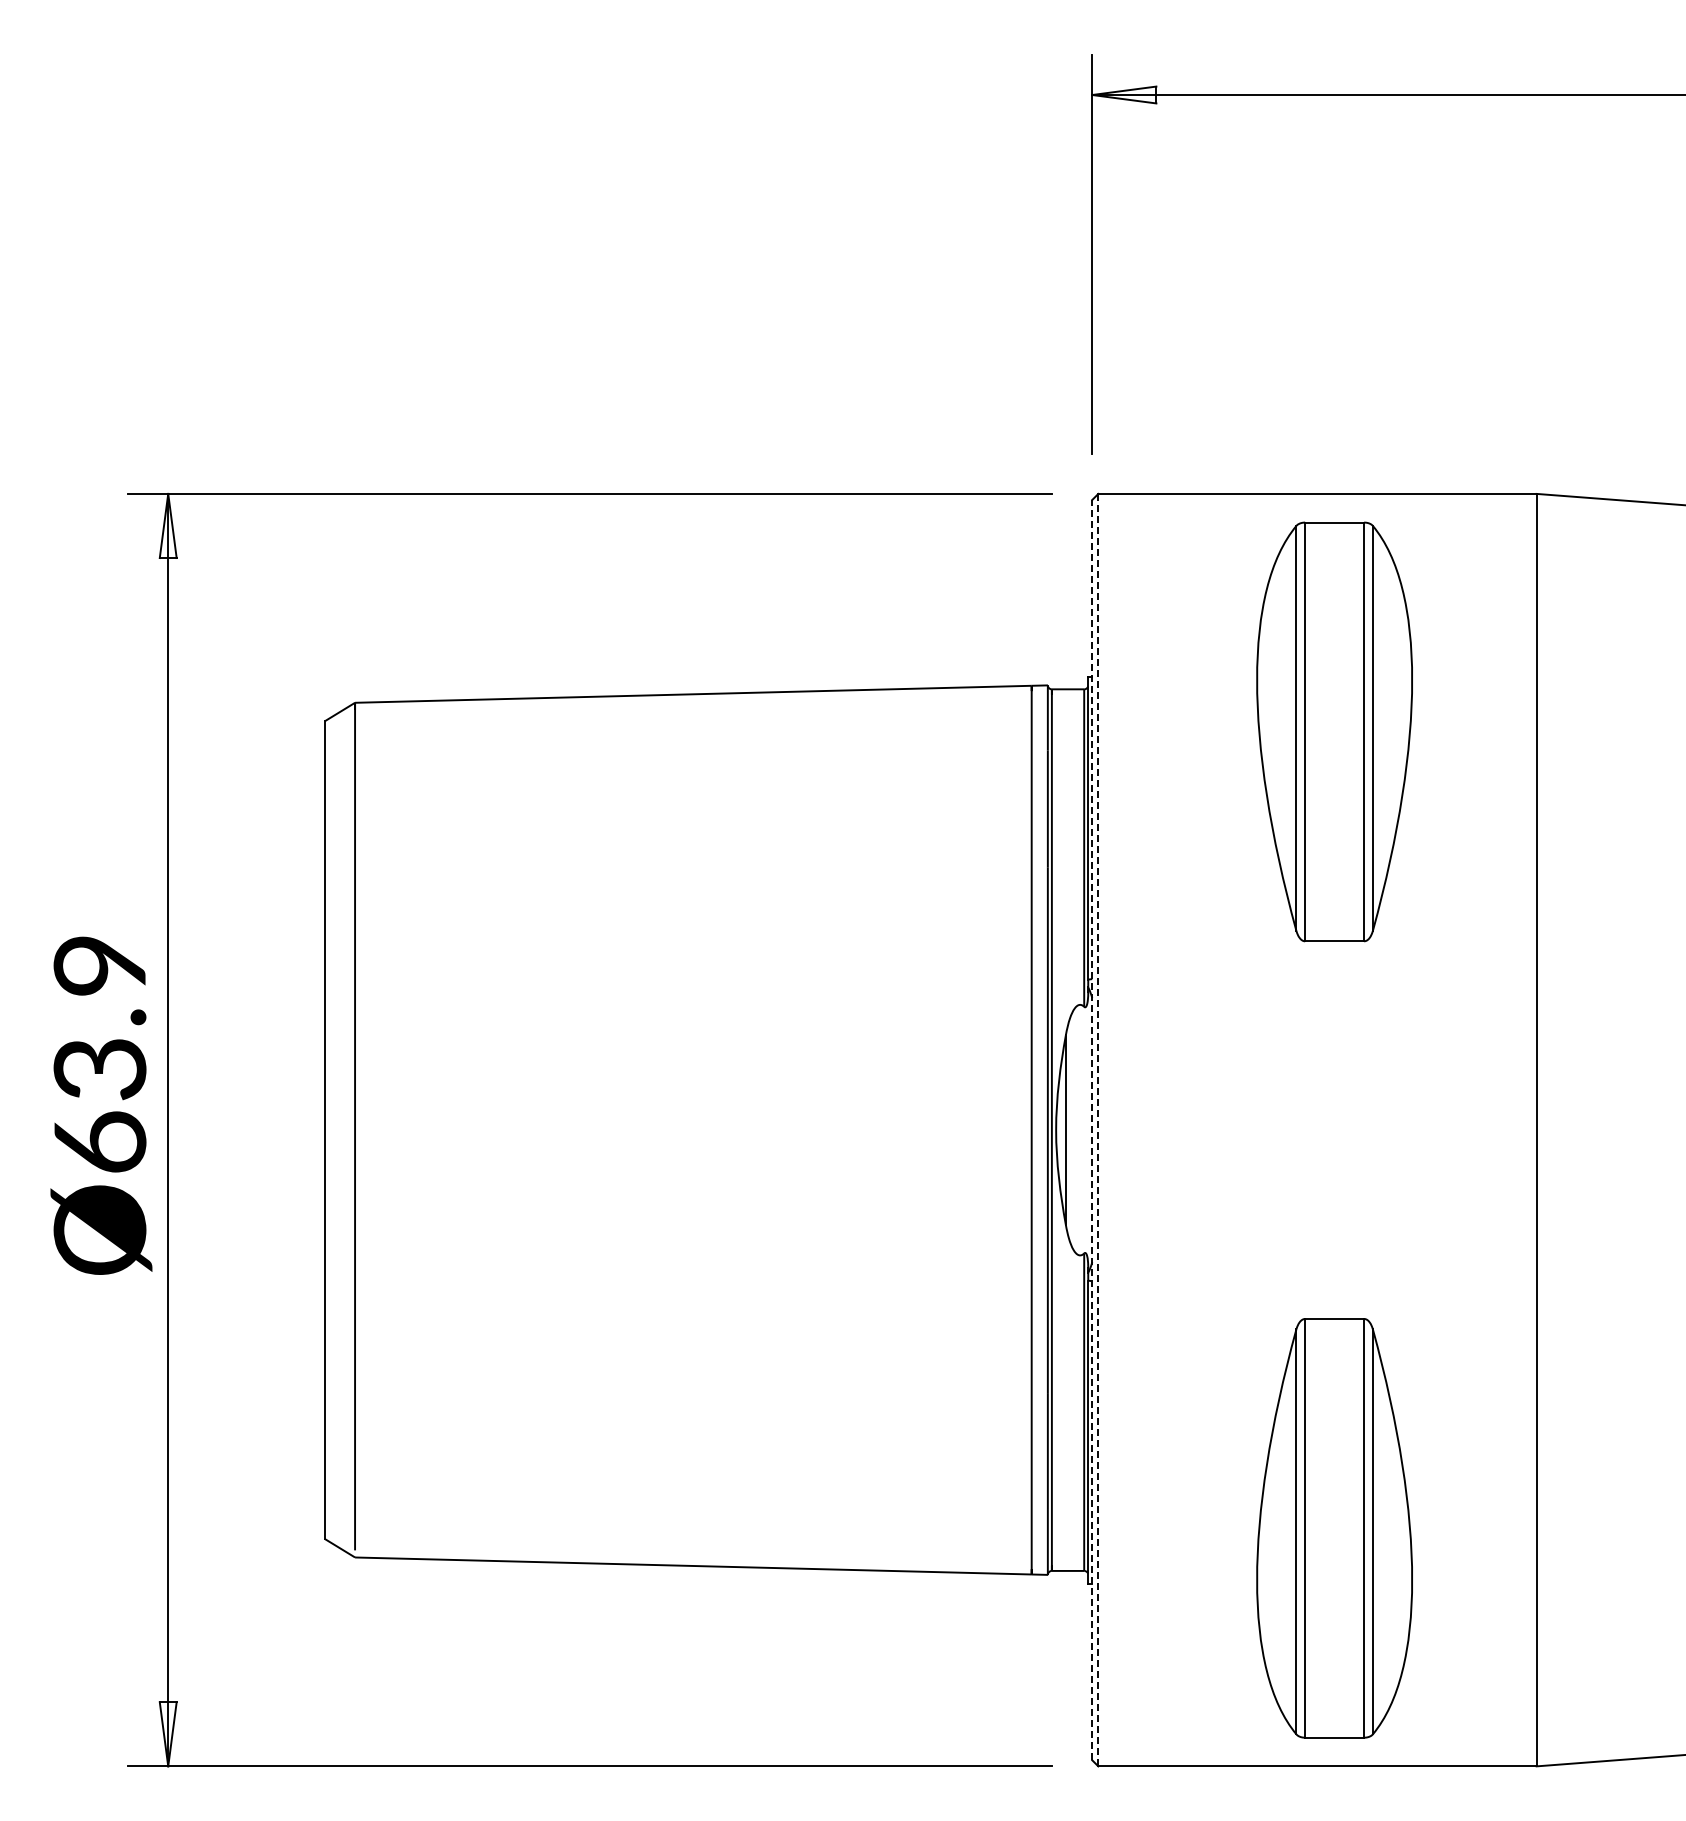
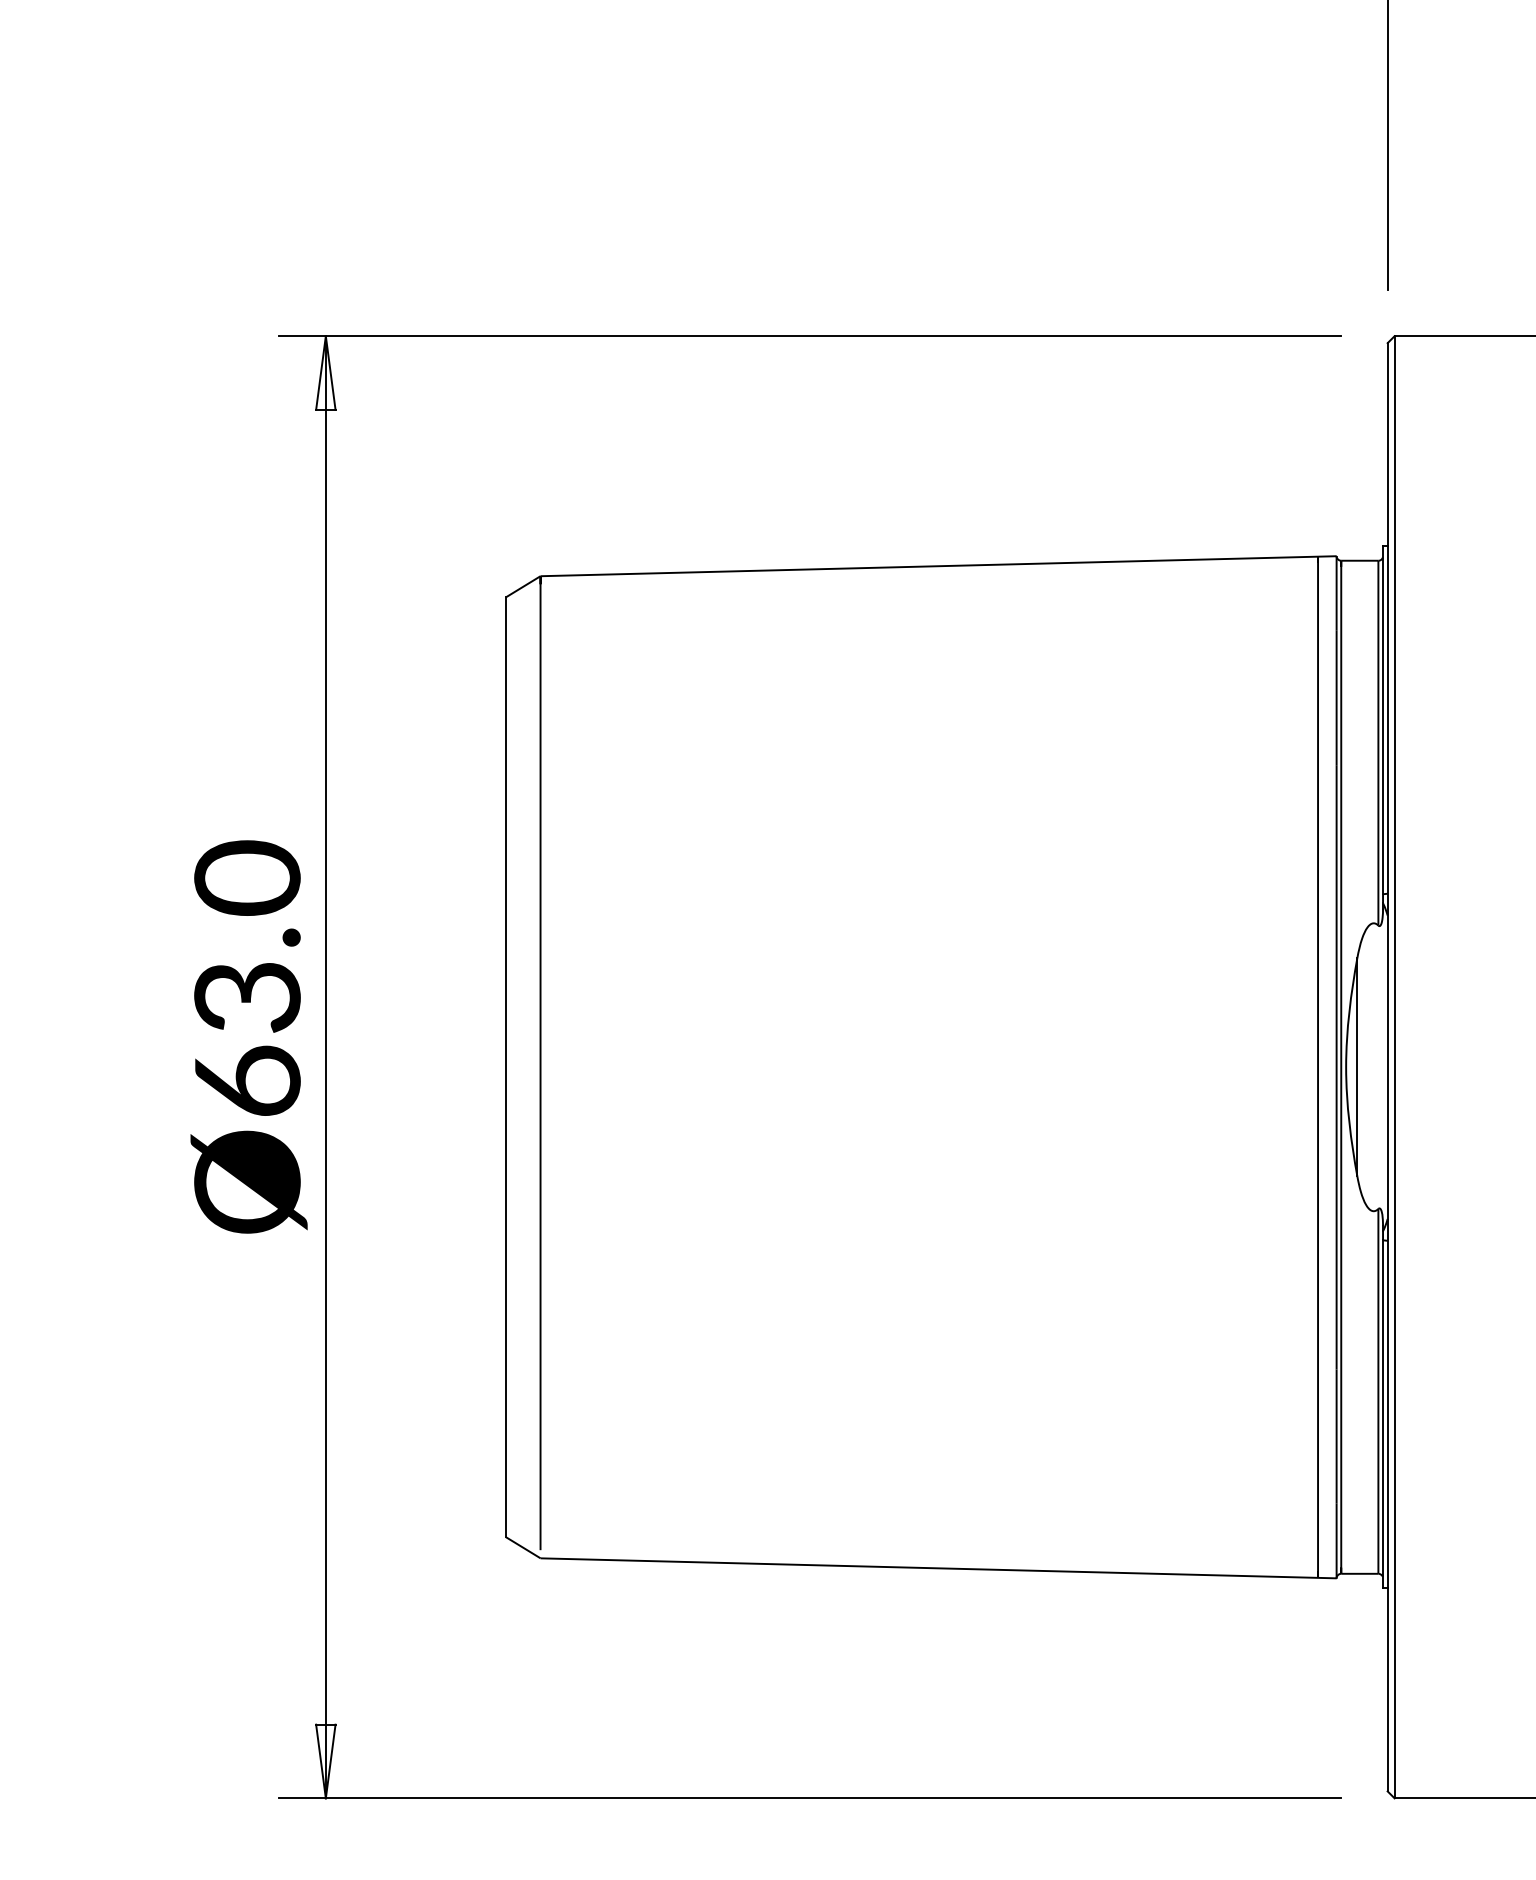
text: (100, 965) -> (248, 878), Ø63.9 -> Ø63.0
line: (1092, 1129) -> (1387, 1066), dashed -> solid
line: (1098, 1129) -> (1394, 1066), dashed -> solid

